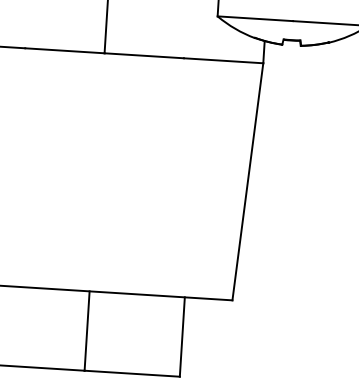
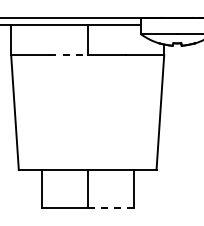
line: (66, 51) -> (69, 55), solid -> dashed
line: (131, 374) -> (110, 208), solid -> dashed

